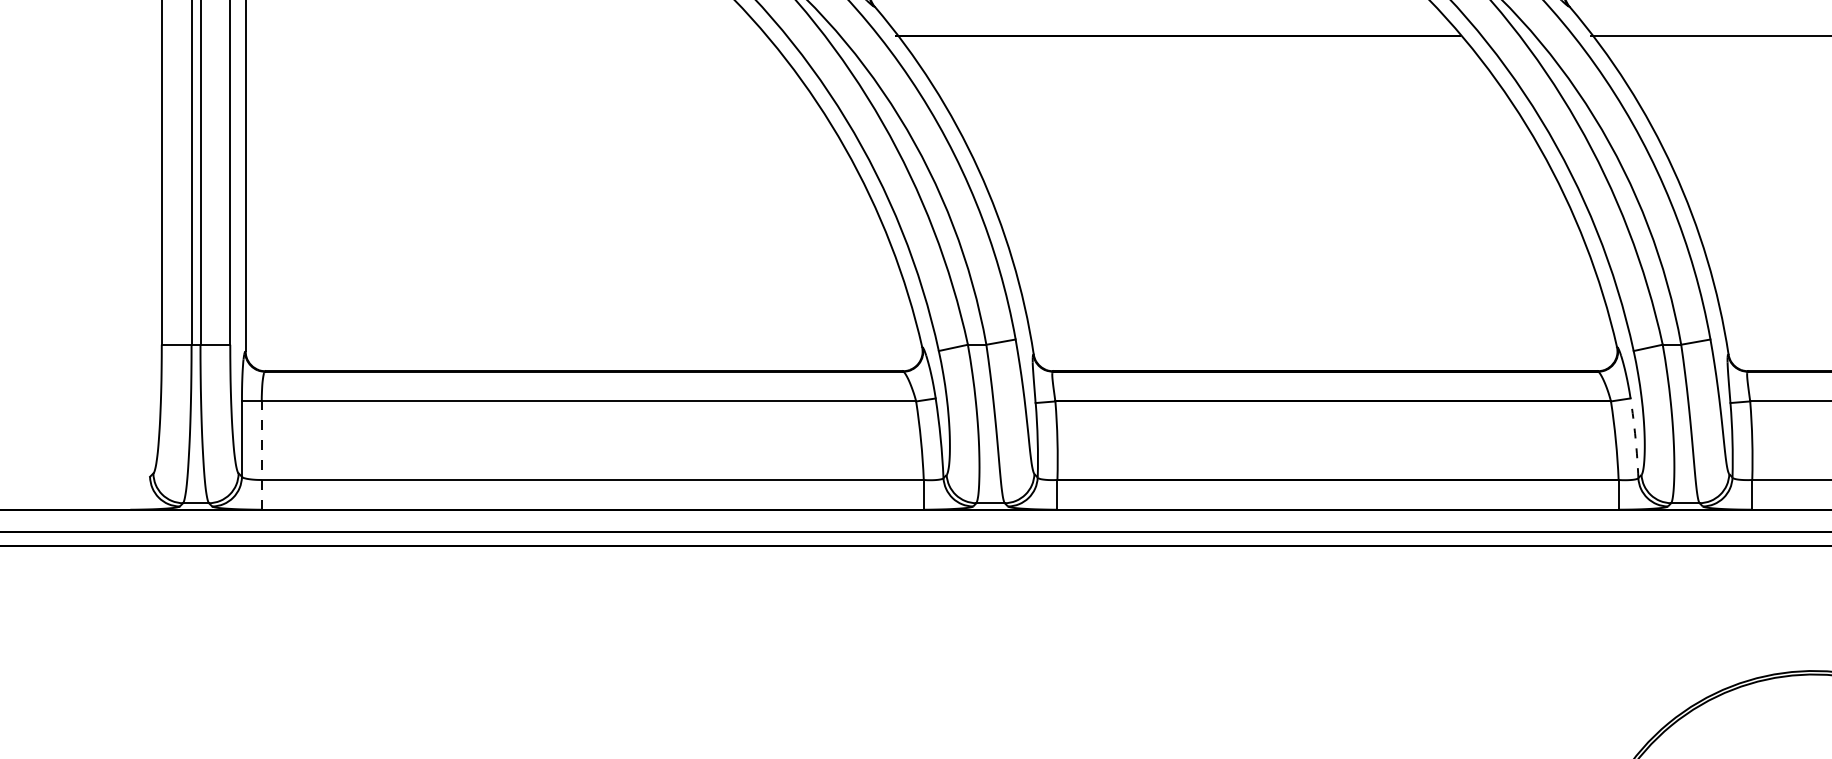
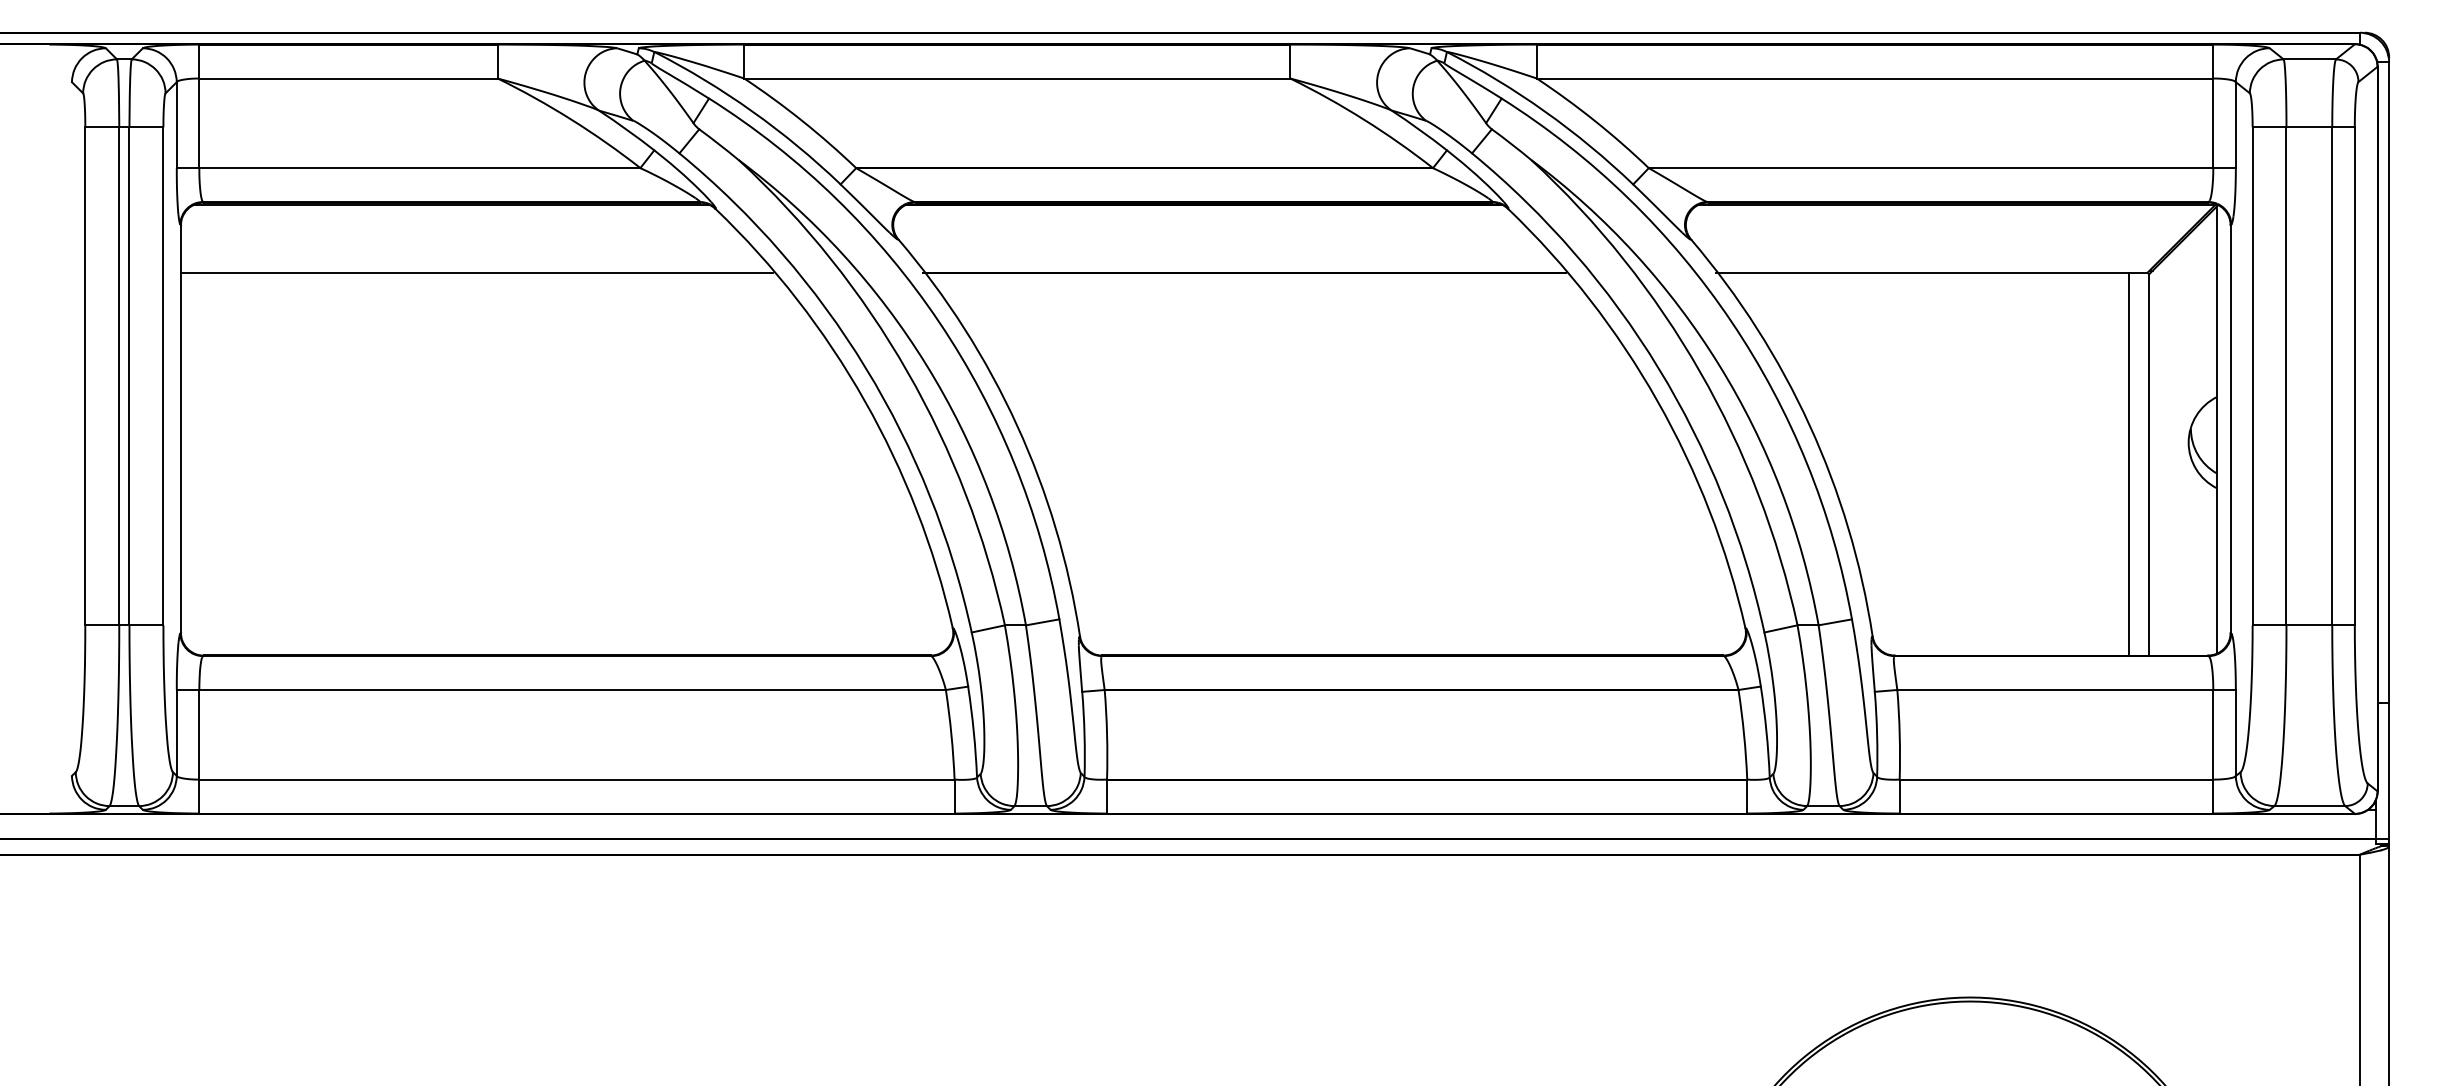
line: (504, 35) -> (476, 272), added
arc: (1635, 437) -> (1766, 731), dashed -> solid
line: (261, 455) -> (199, 751), dashed -> solid

